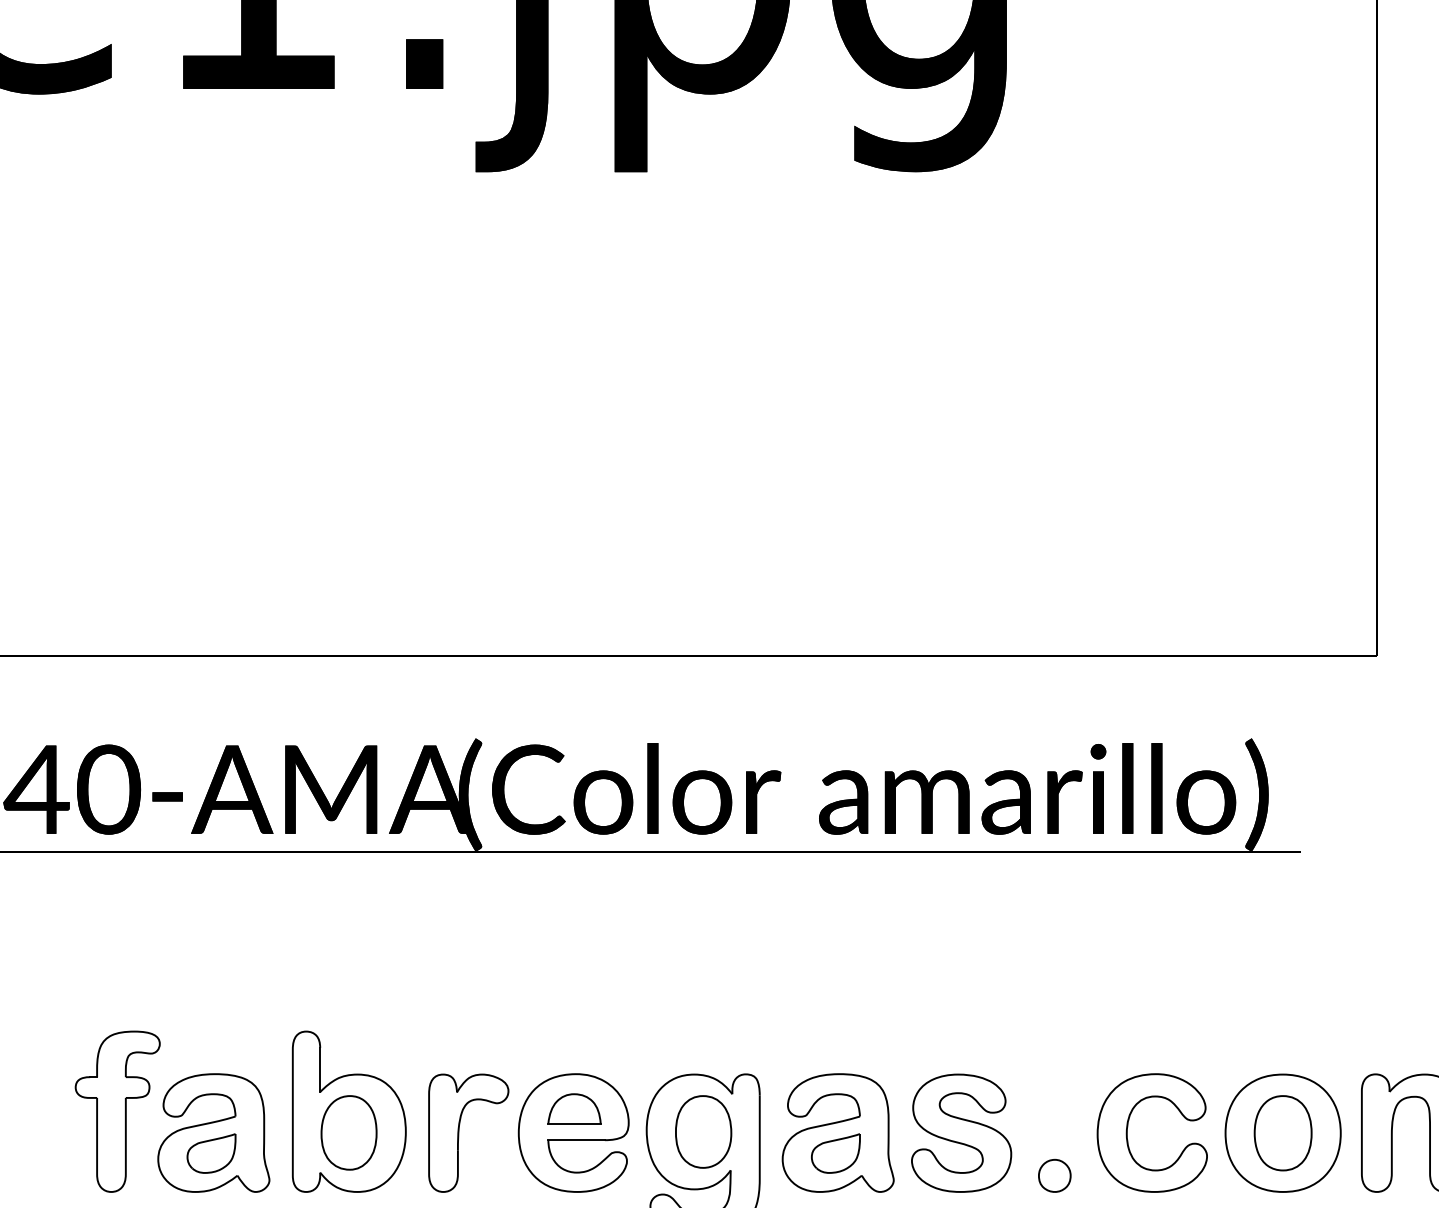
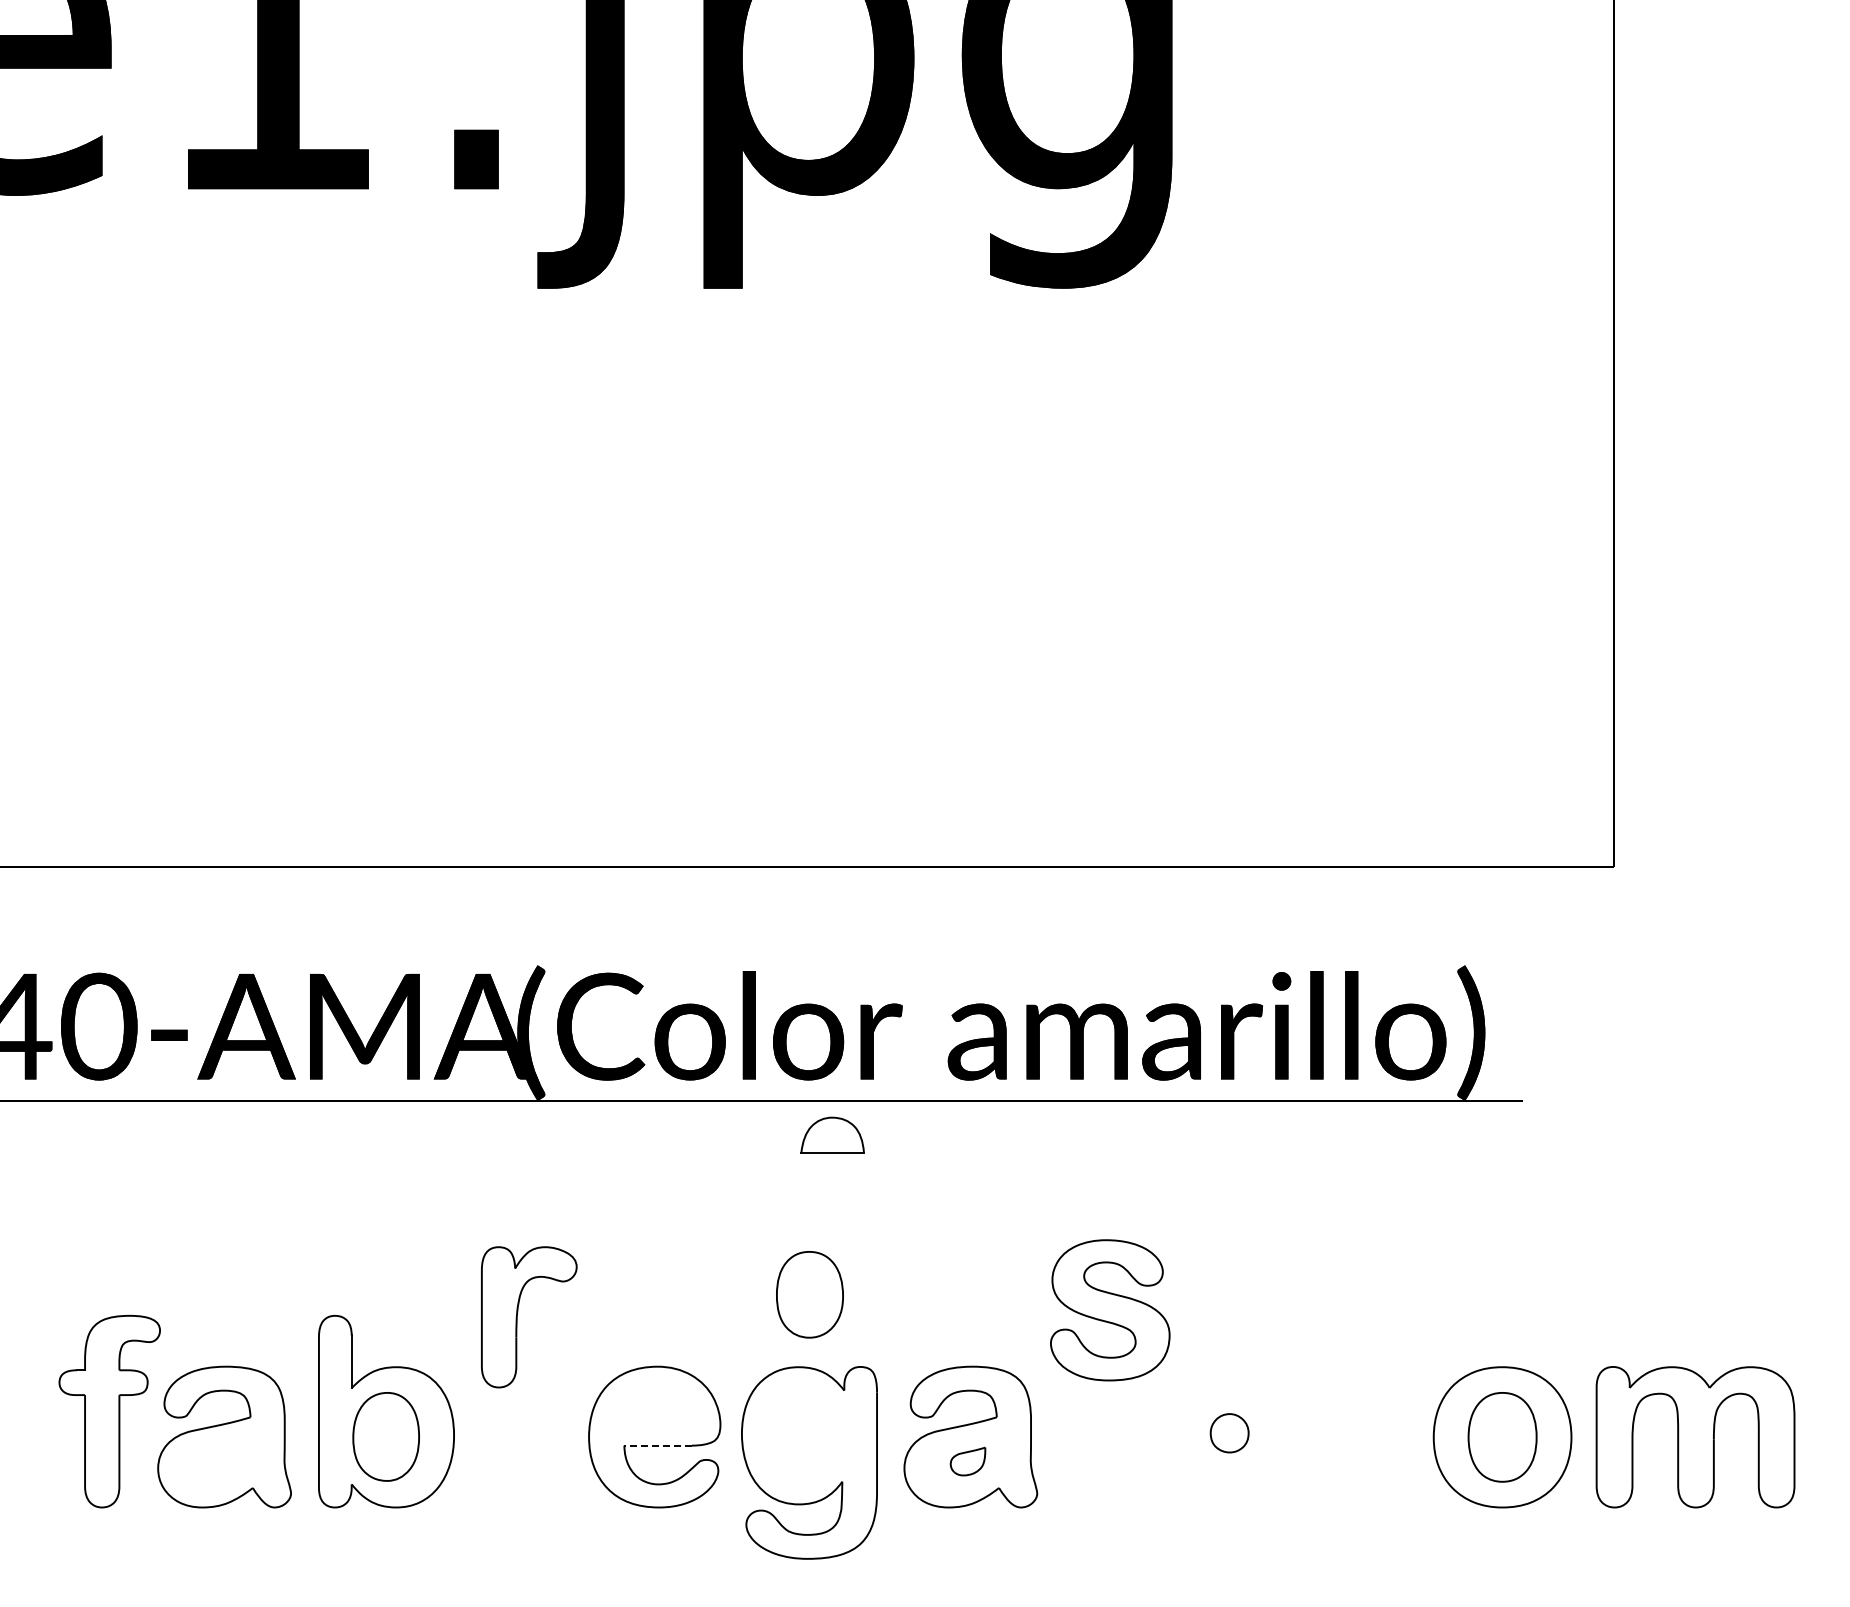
part: (574, 1108) -> (832, 1134), moved
part: (1128, 1126) -> (1317, 1429), removed
part: (703, 1131) -> (809, 1294), moved
part: (458, 1133) -> (517, 1317), moved
part: (961, 1133) -> (1110, 1310), moved
line: (576, 1140) -> (658, 1445), solid -> dashed
part: (211, 1153) -> (221, 1461), removed
part: (835, 1153) -> (967, 1461), size x0.6
part: (1054, 1176) -> (1229, 1433), moved

